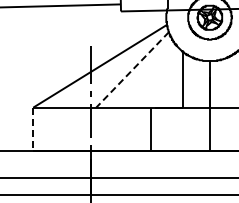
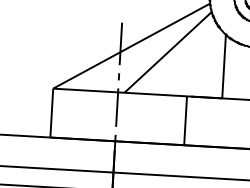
line: (132, 69) -> (168, 51), dashed -> solid
line: (33, 129) -> (52, 113), dashed -> solid

